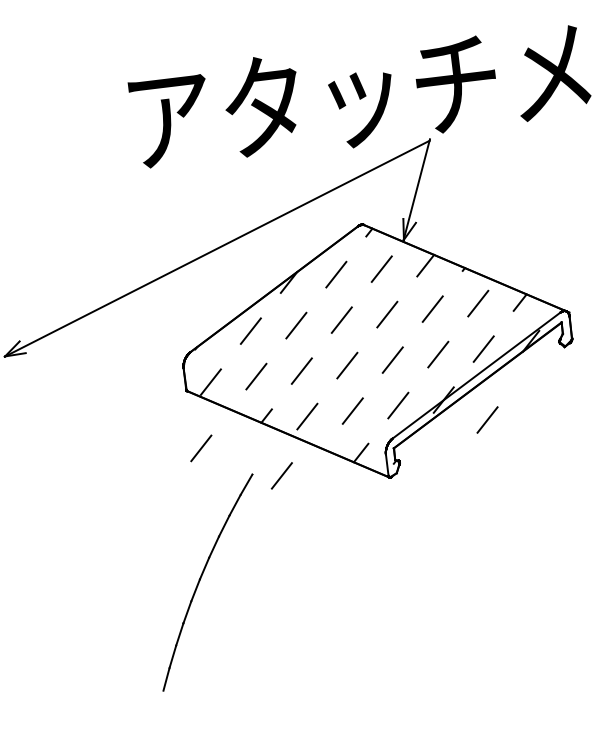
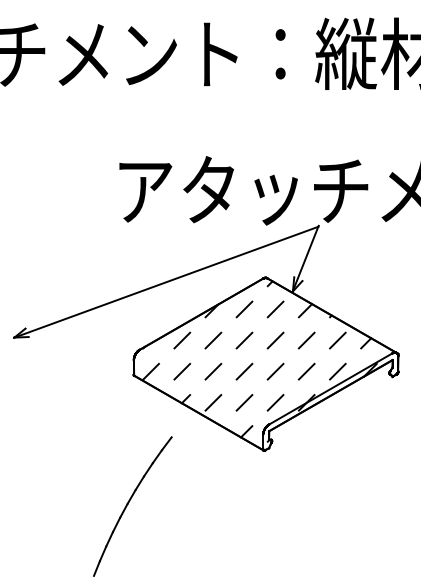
line: (487, 419) -> (334, 419), removed
line: (201, 448) -> (139, 415), removed
line: (282, 475) -> (191, 440), removed

